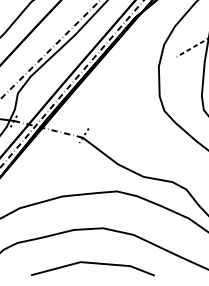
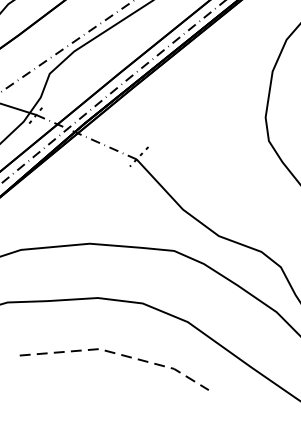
line: (93, 263) -> (118, 354), solid -> dashed

